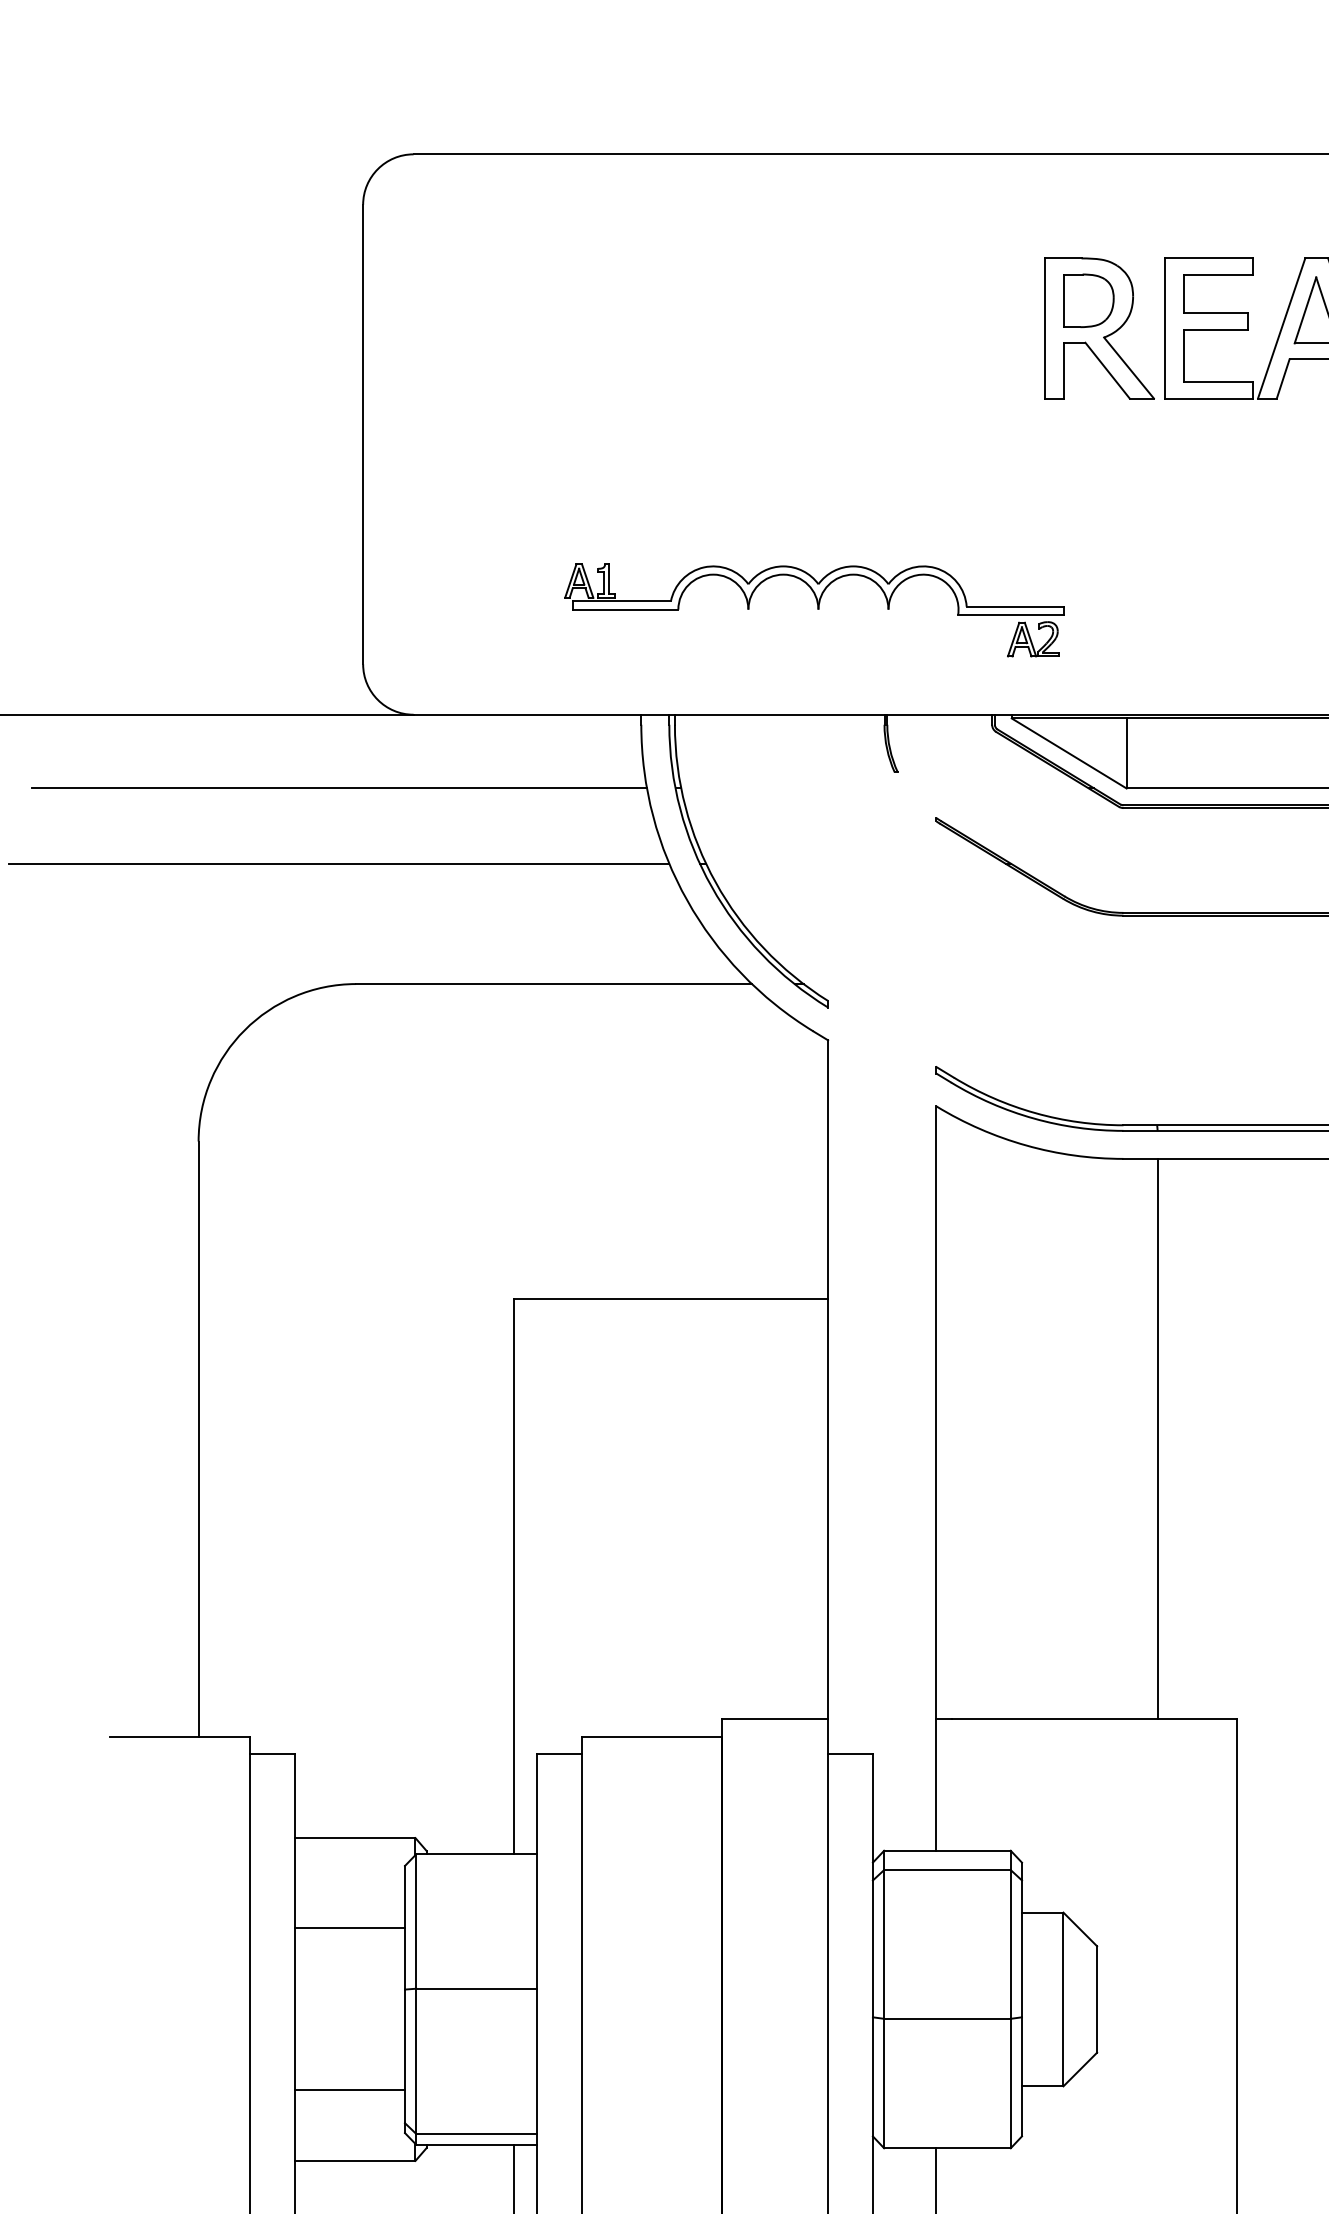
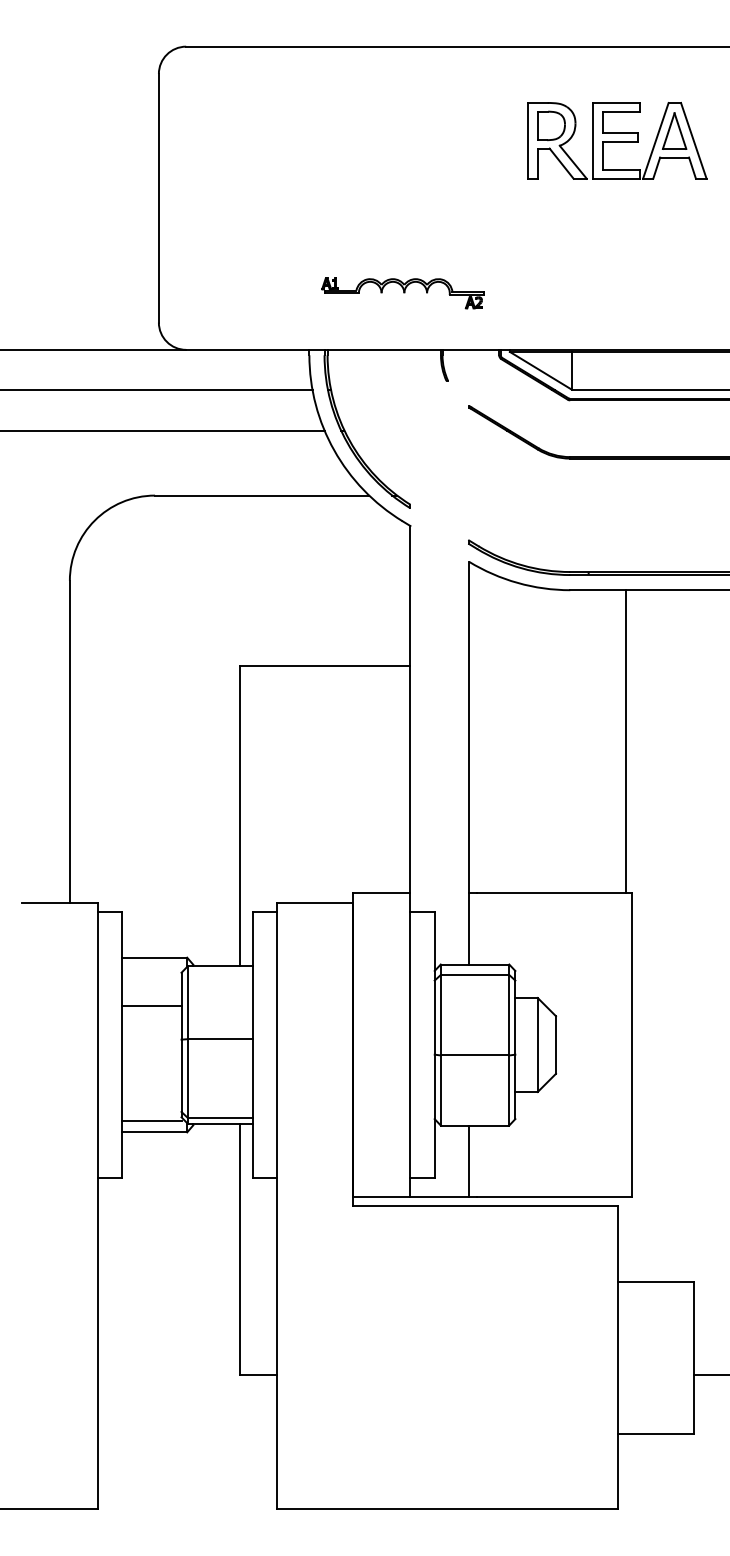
part: (813, 610) -> (402, 293), size x0.6
line: (1157, 1438) -> (625, 741), moved
line: (349, 2089) -> (151, 1120), moved

